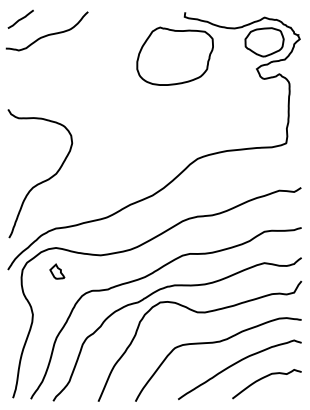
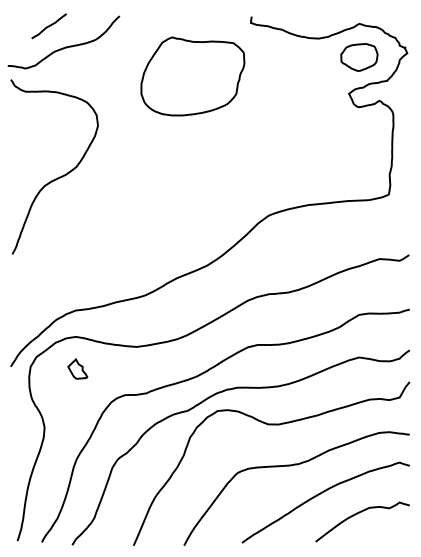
curve: (20, 19) -> (48, 26), moved
part: (264, 42) -> (359, 57), size x0.7
part: (174, 56) -> (192, 76), moved
curve: (43, 180) -> (59, 176), moved

